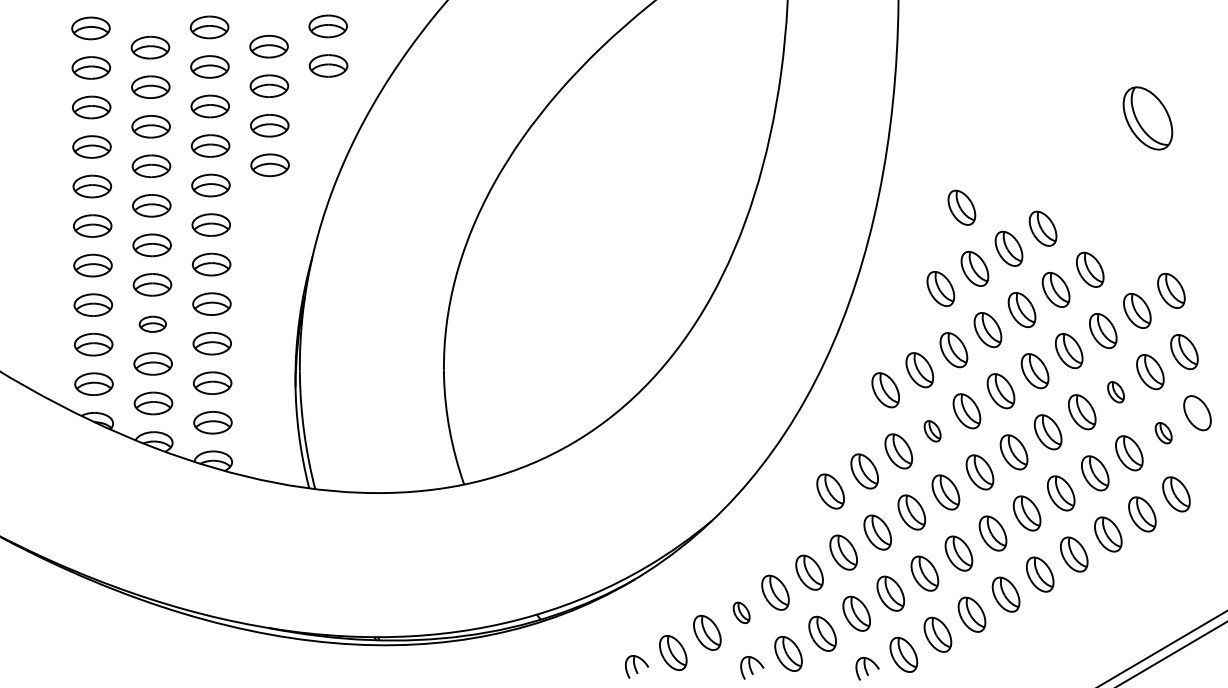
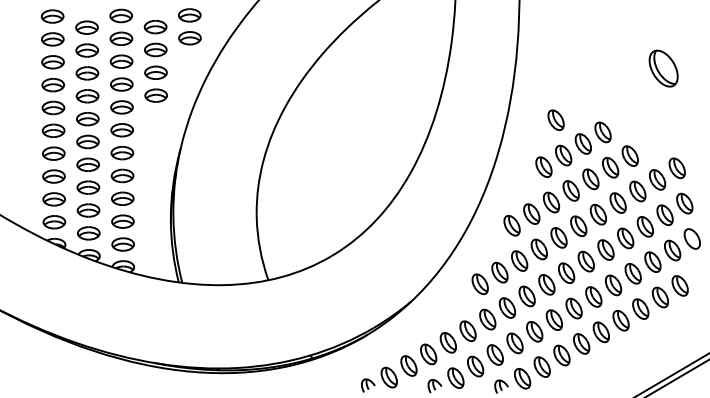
part: (153, 324) -> (88, 187), size x1.43
part: (1114, 391) -> (644, 226), size x1.67
part: (931, 431) -> (538, 249), size x1.67
part: (1163, 433) -> (672, 250), size x1.67
part: (741, 612) -> (428, 354), size x1.67

